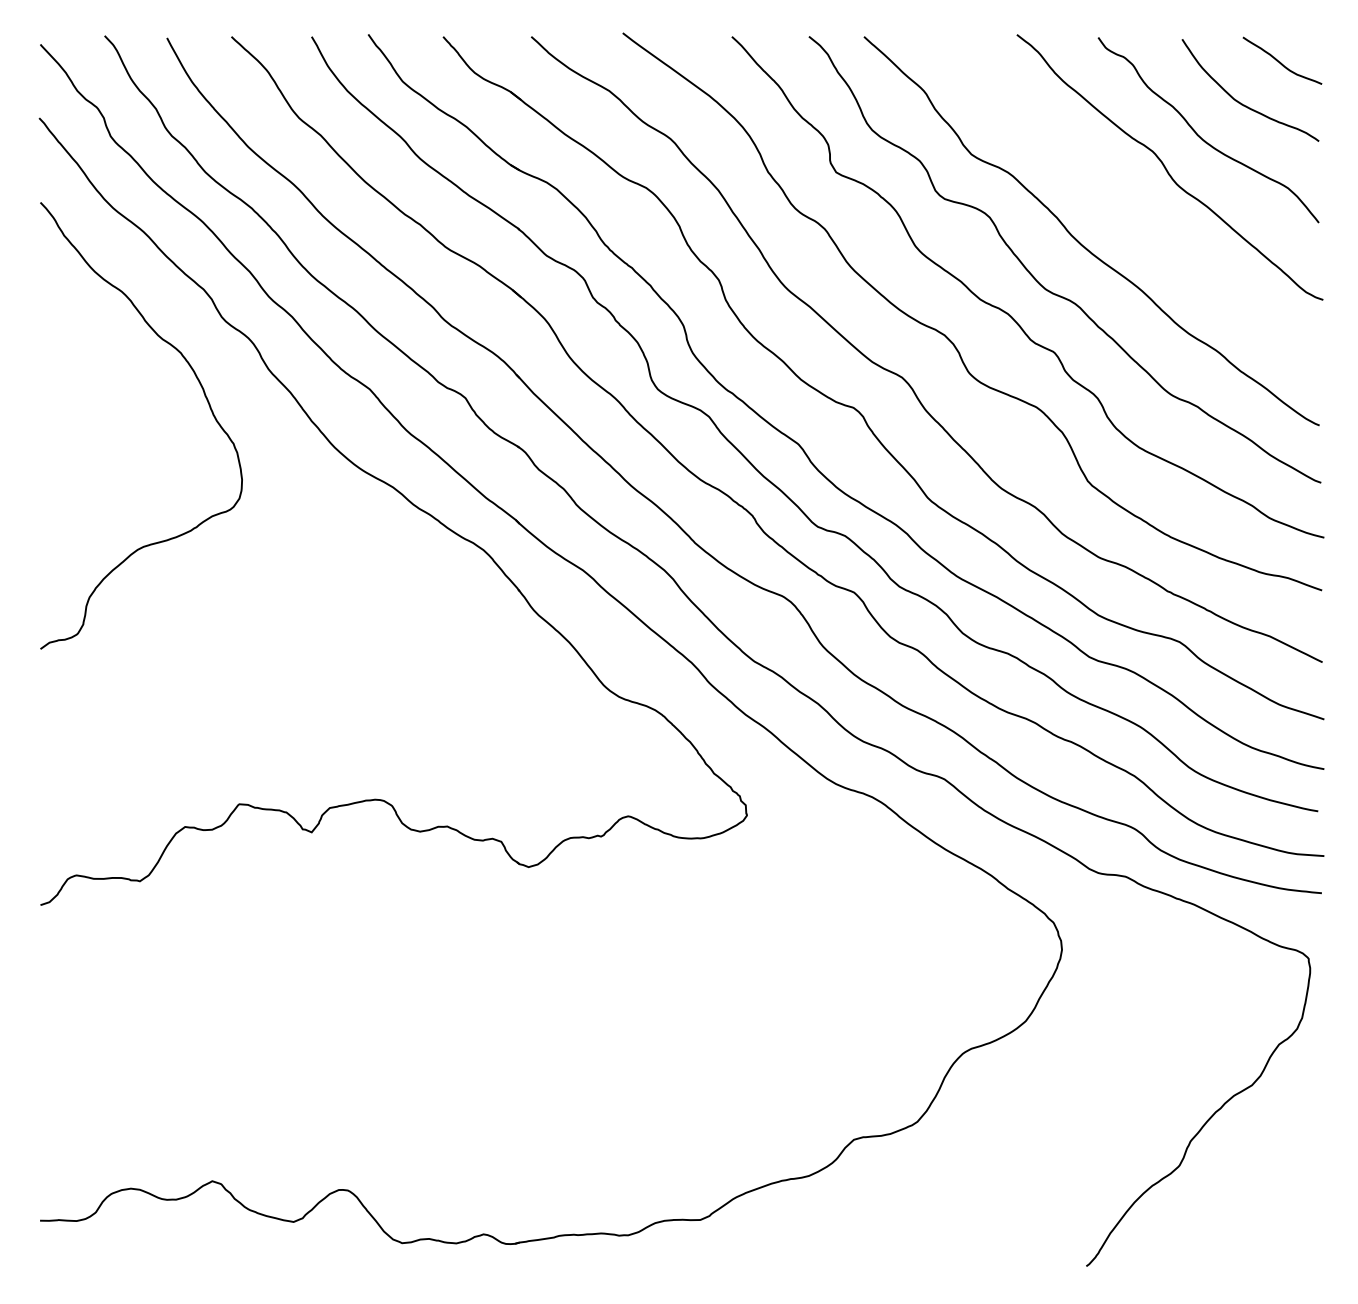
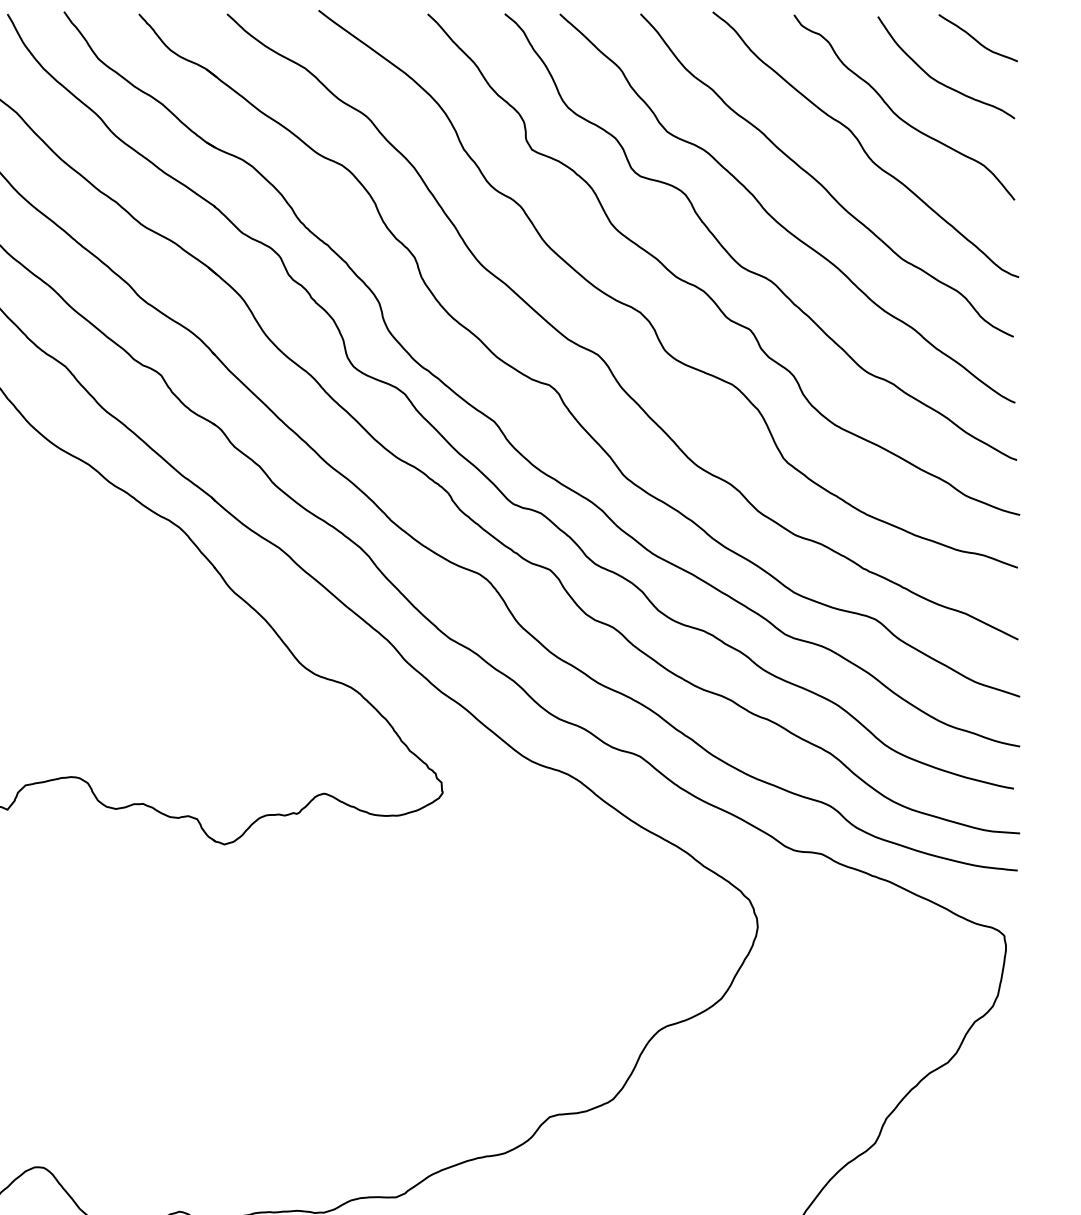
curve: (1124, 205) -> (820, 182), added

